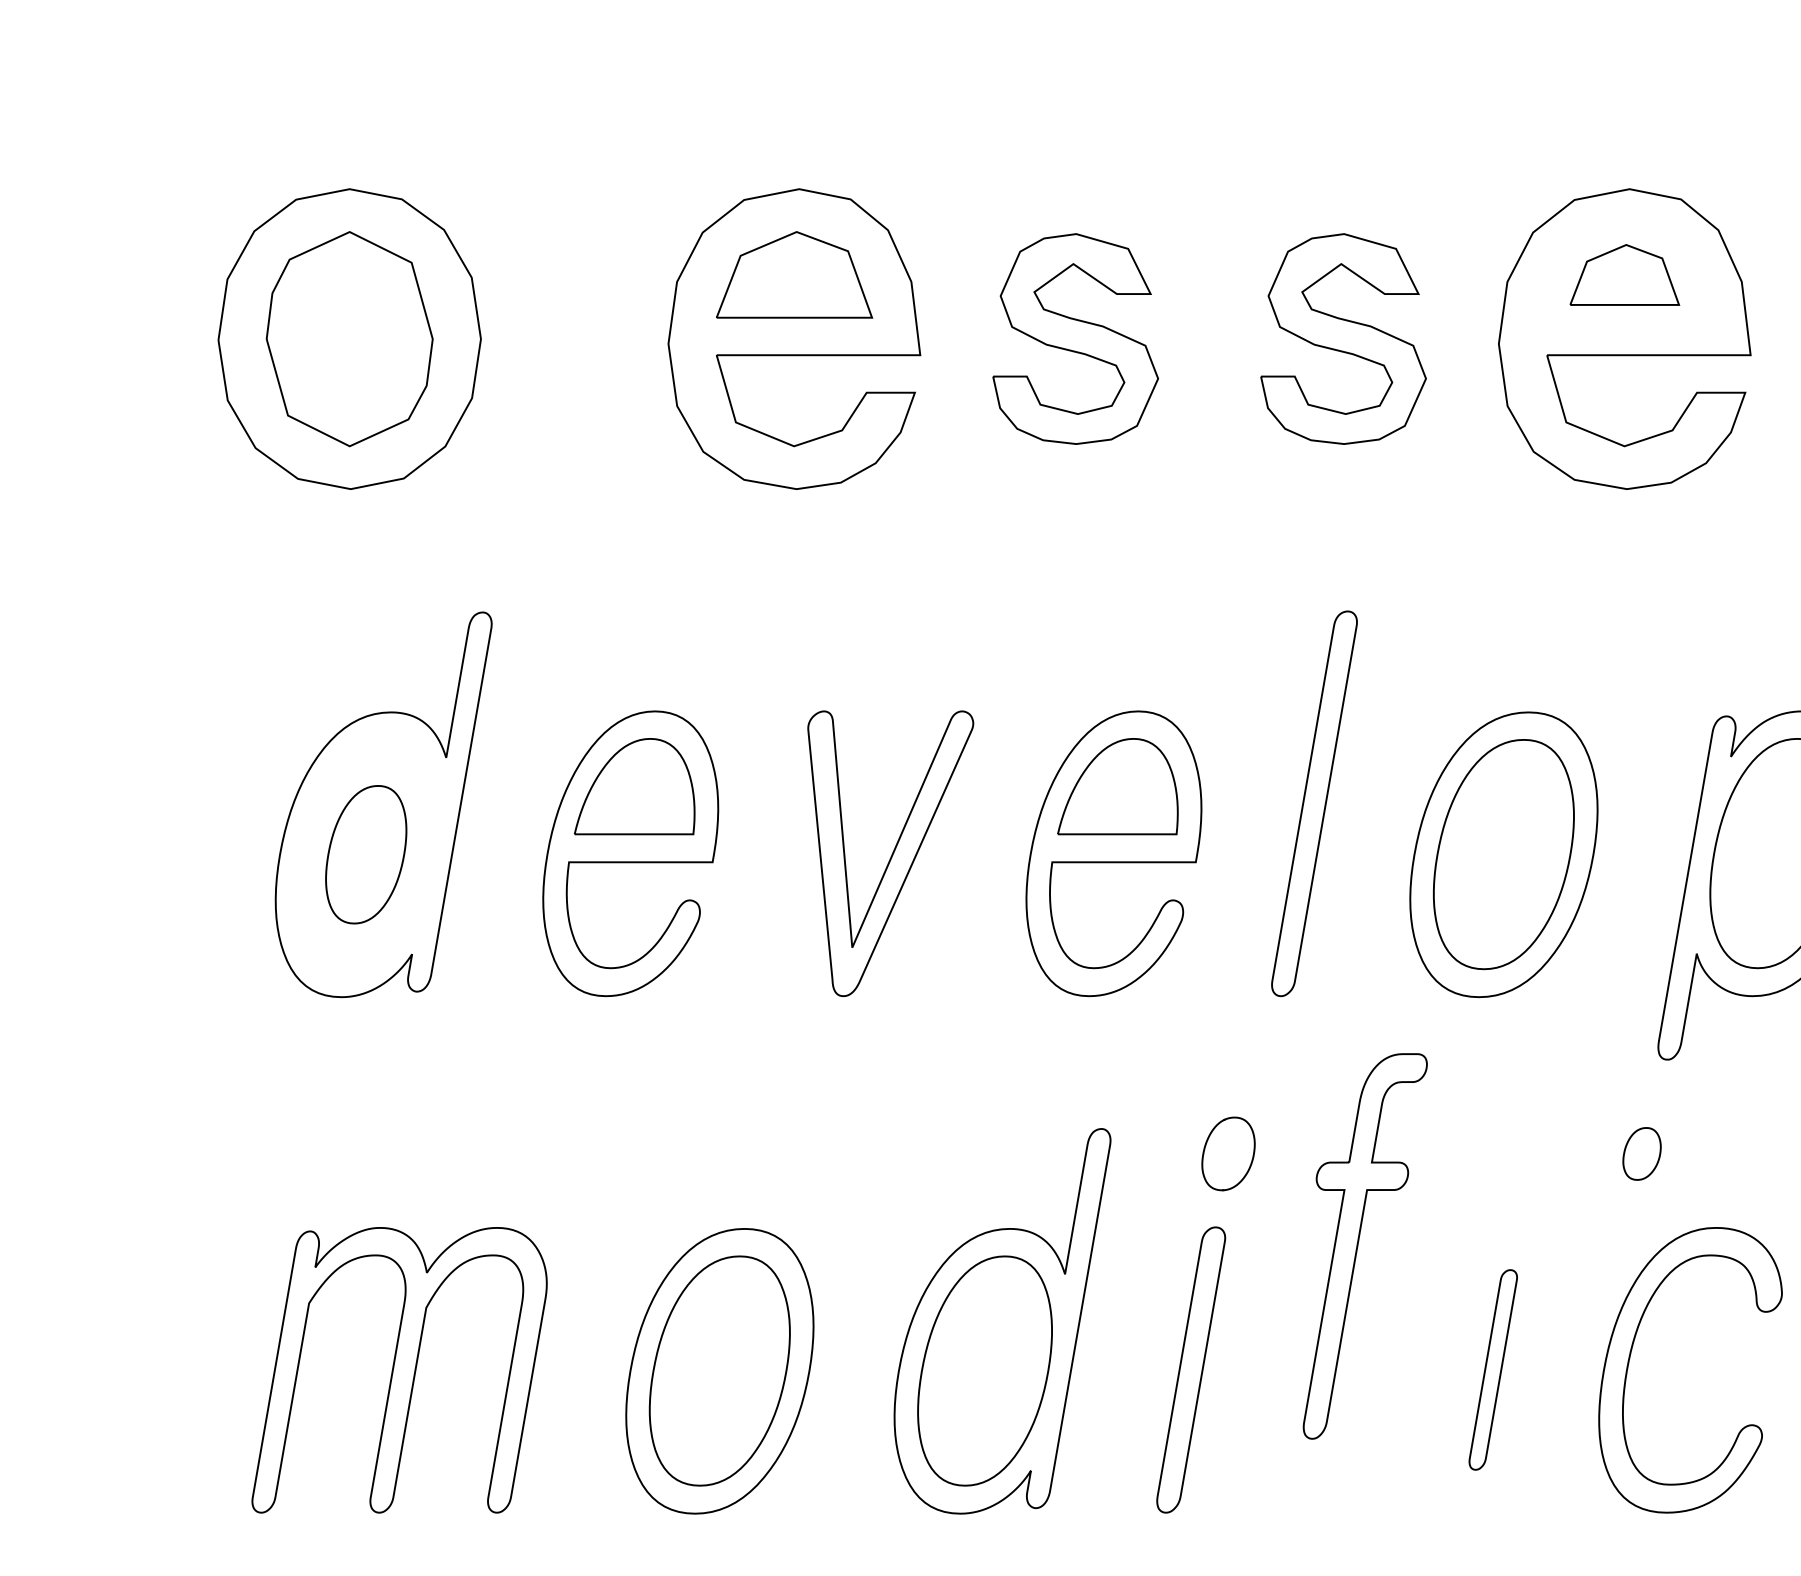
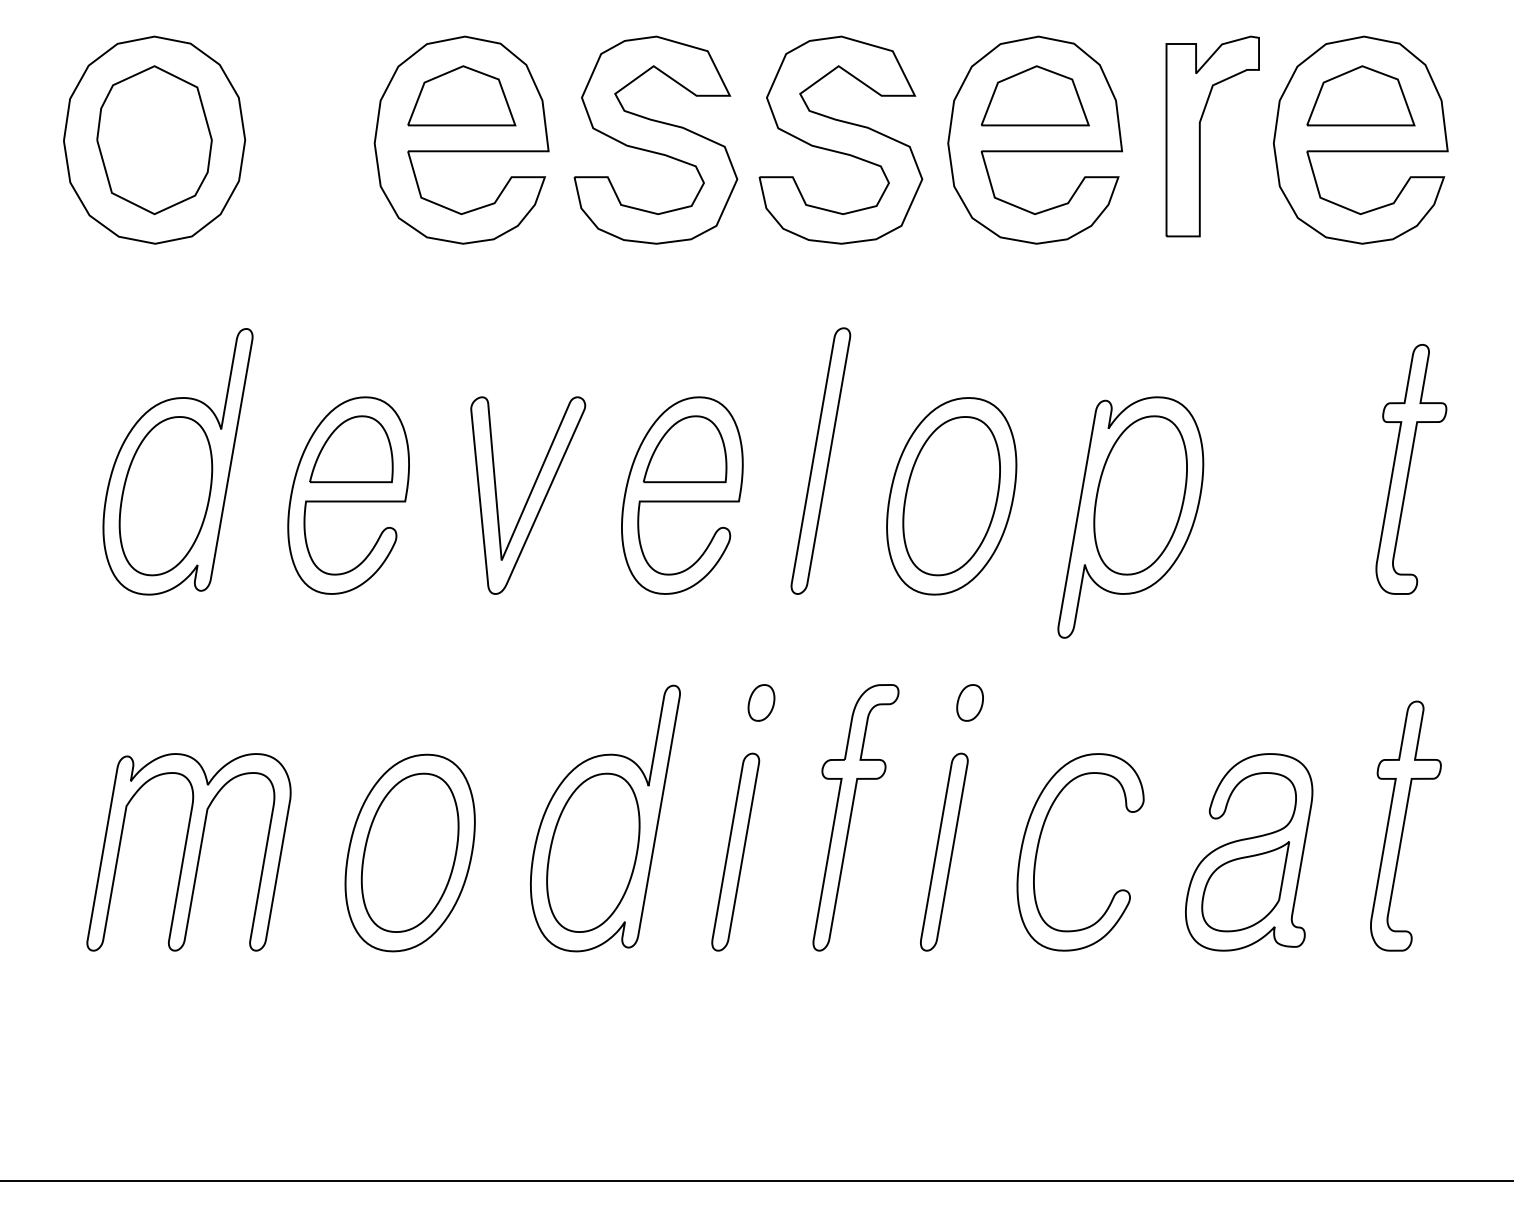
part: (1623, 274) -> (1034, 95), size x1.43
part: (1075, 338) -> (655, 139), size x1.43
part: (1342, 338) -> (840, 139), size x1.43
part: (365, 855) -> (165, 496), size x1.67
part: (1228, 1153) -> (761, 702), size x0.71
part: (1641, 1153) -> (969, 702), moved
part: (1364, 1245) -> (855, 817), moved
part: (1493, 1369) -> (944, 851), size x1.43

